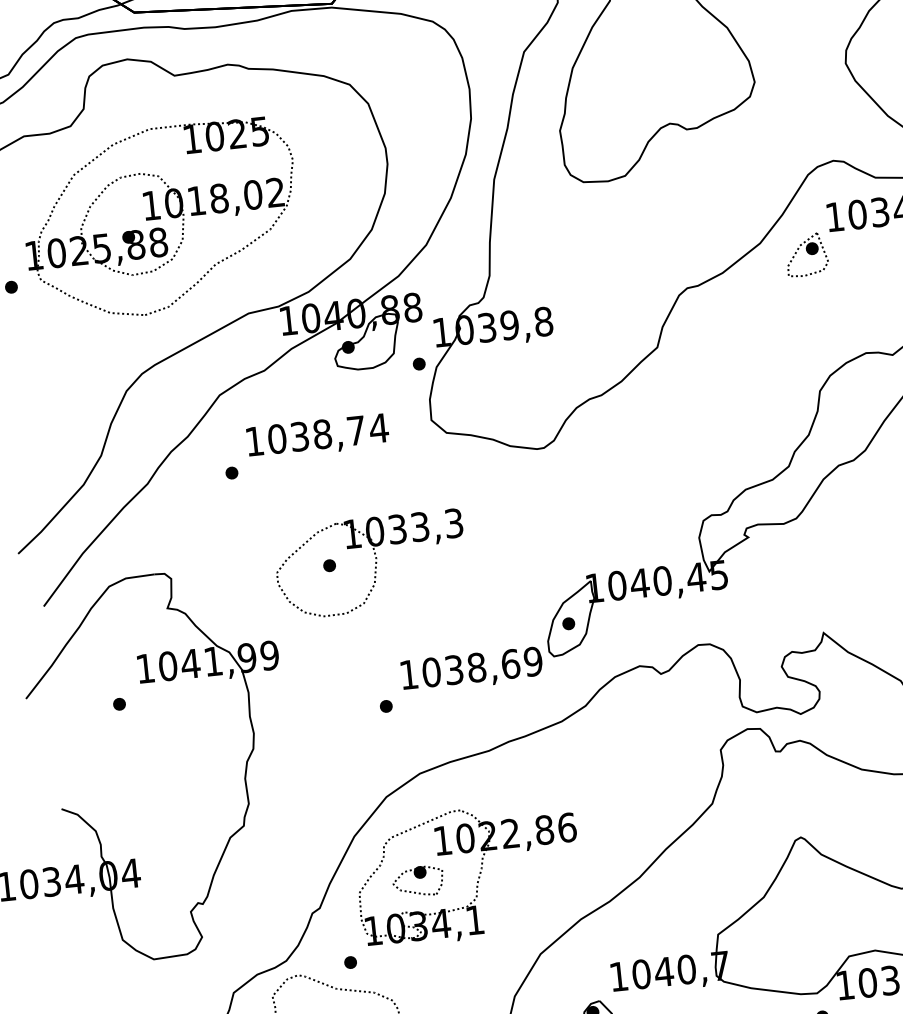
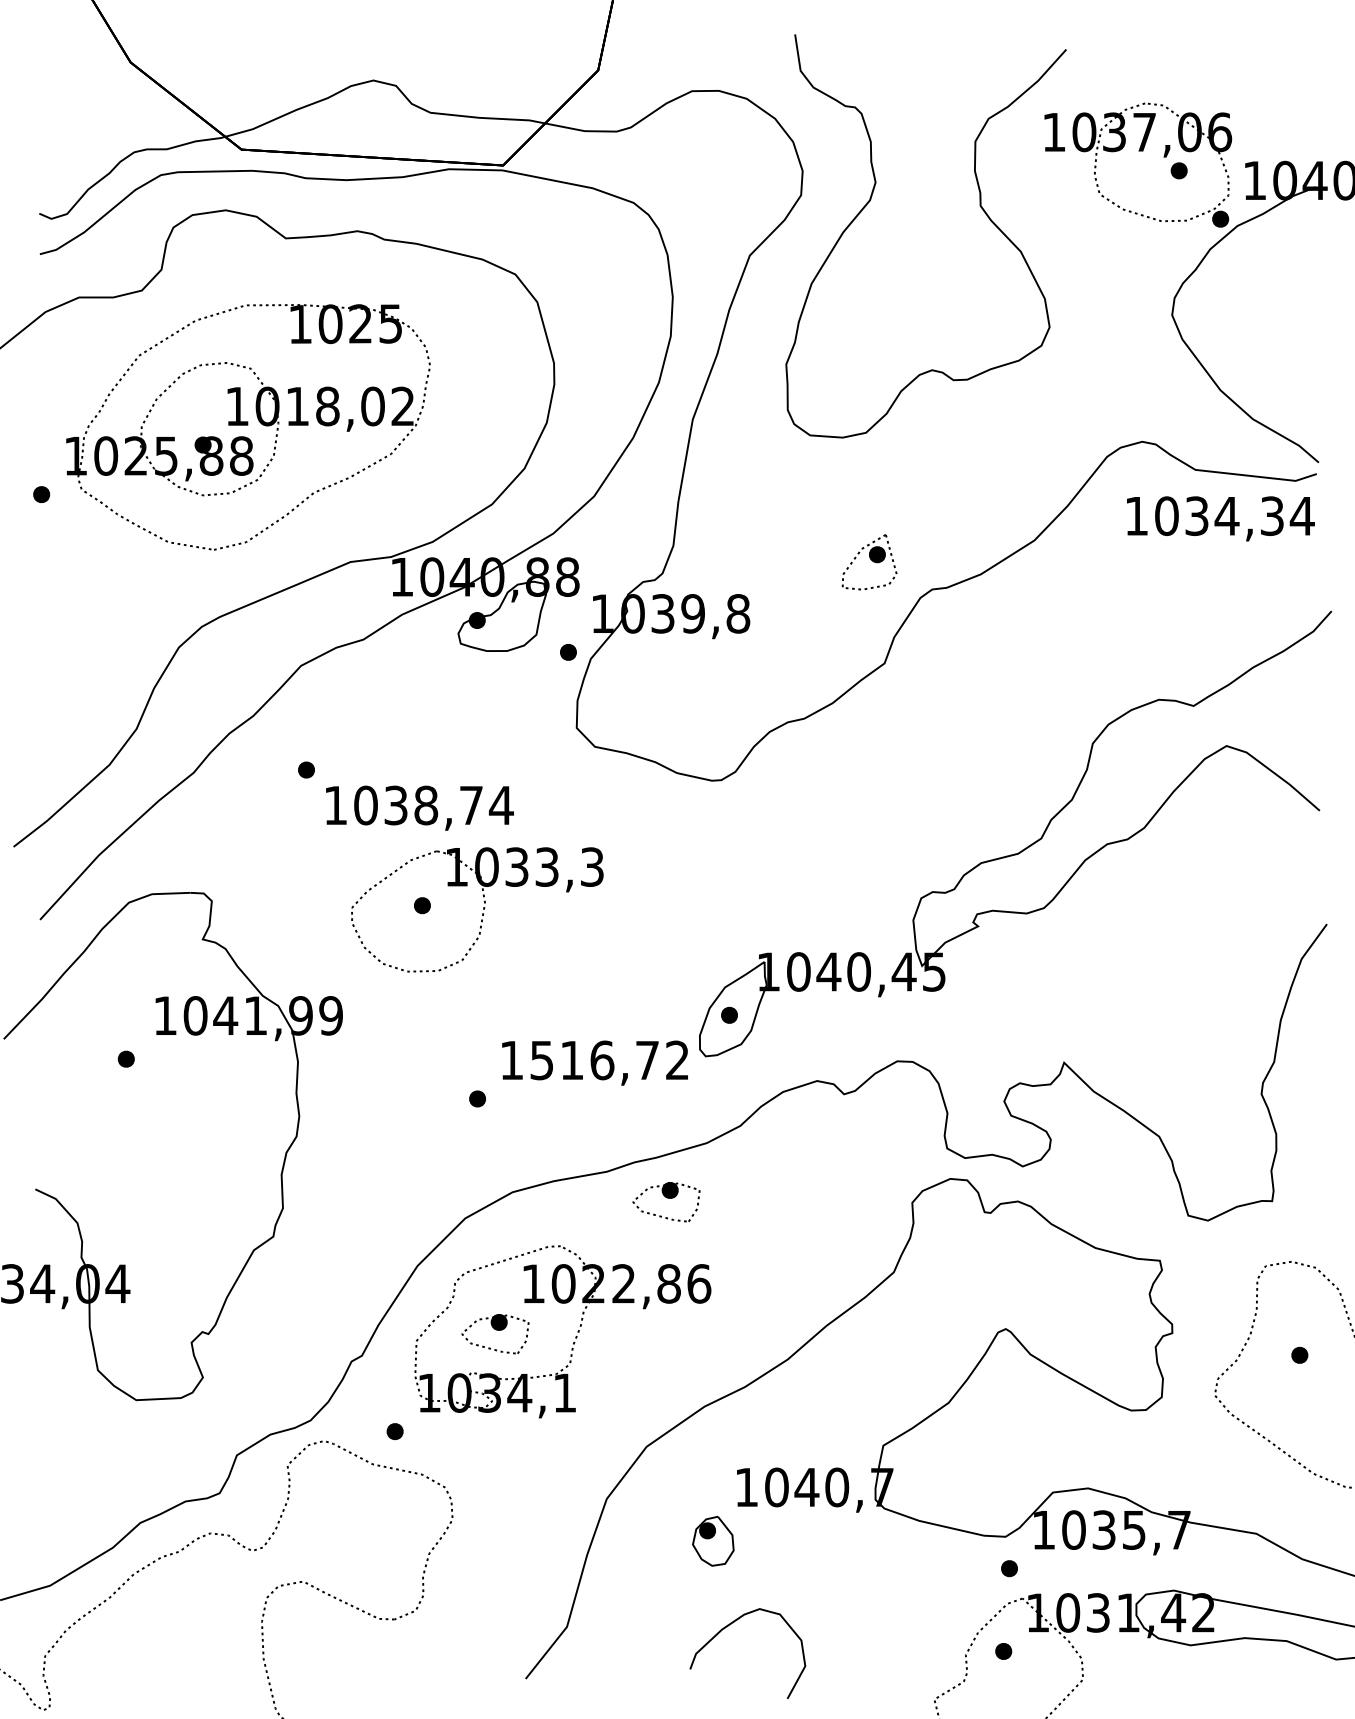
part: (806, 255) -> (869, 562), moved
text: (317, 436) -> (419, 807), moved
text: (482, 667) -> (609, 1060), 1038,69 -> 1516,72
part: (536, 769) -> (666, 1202), added

